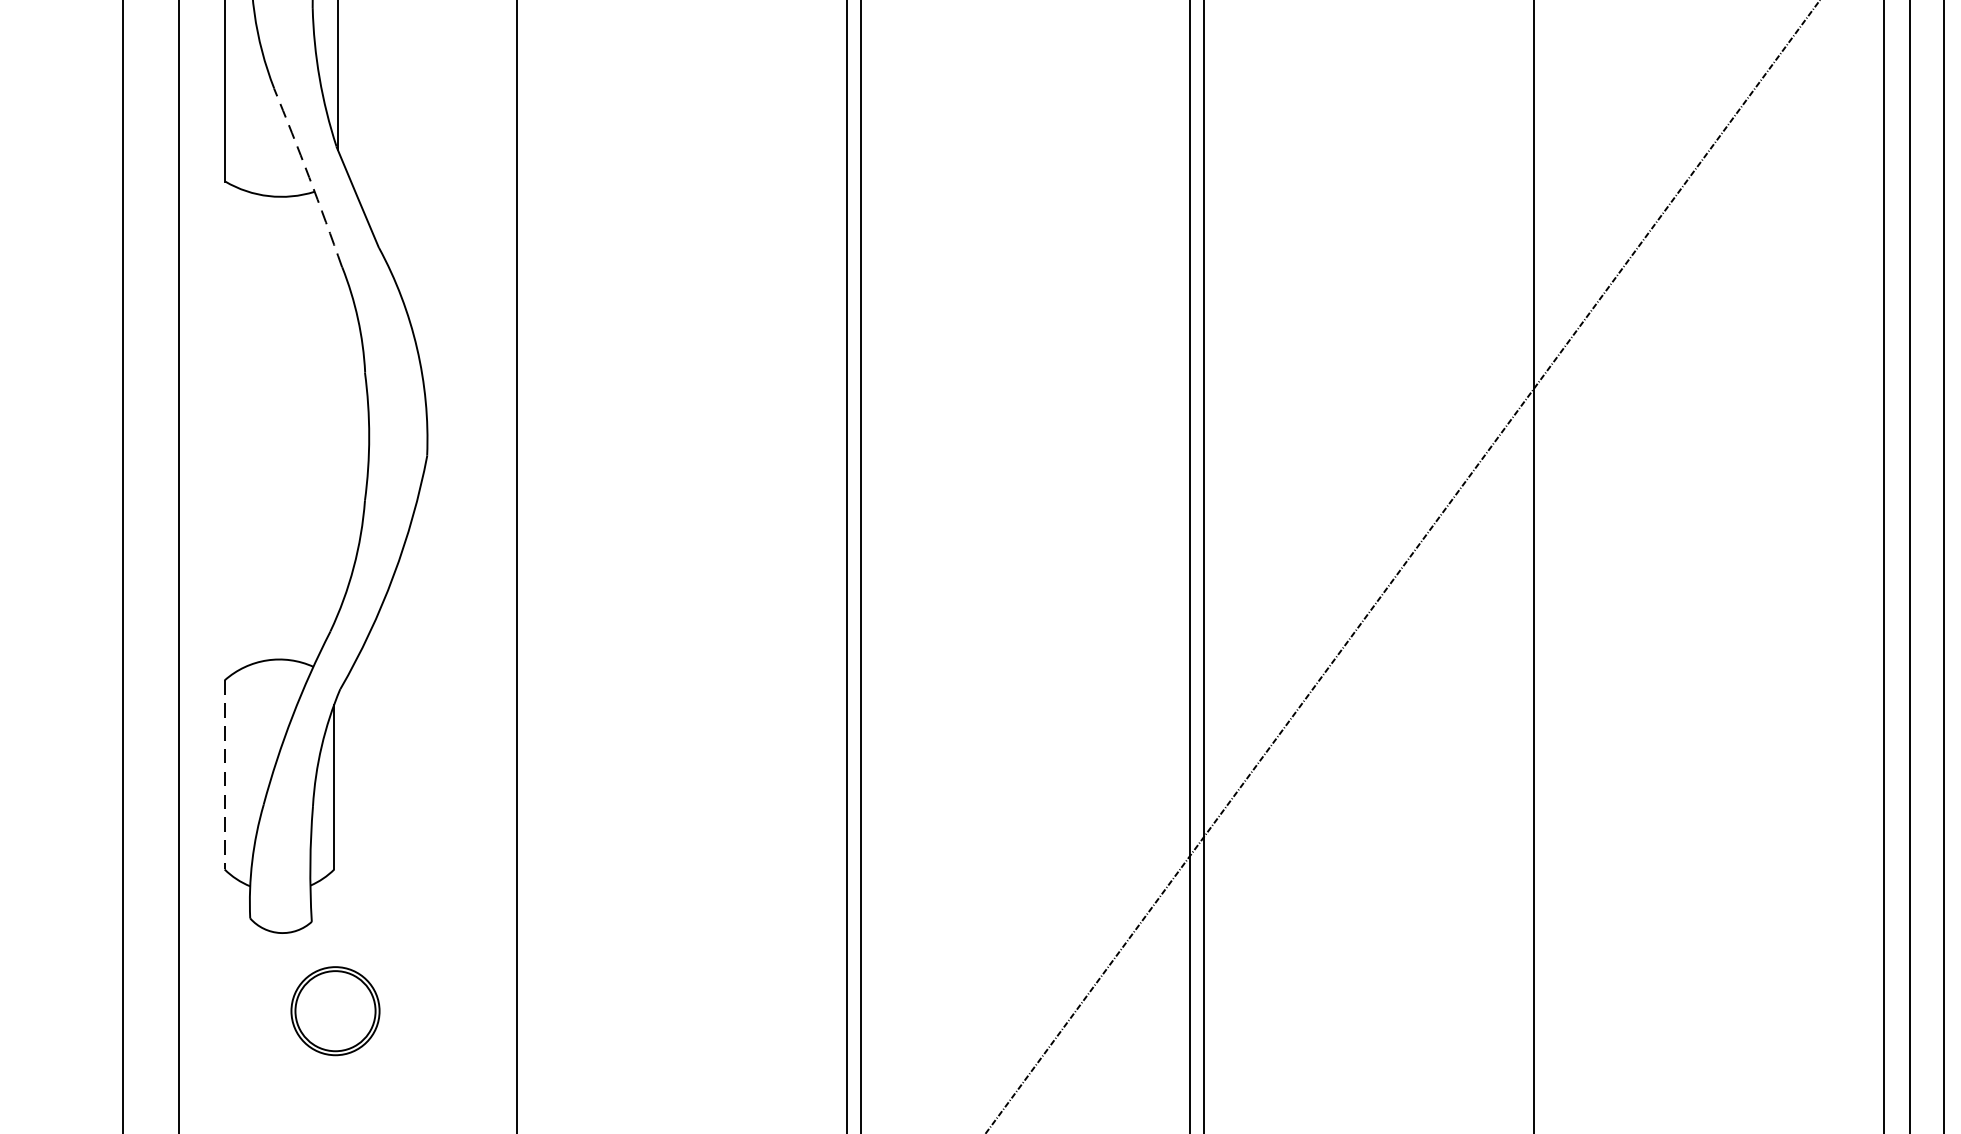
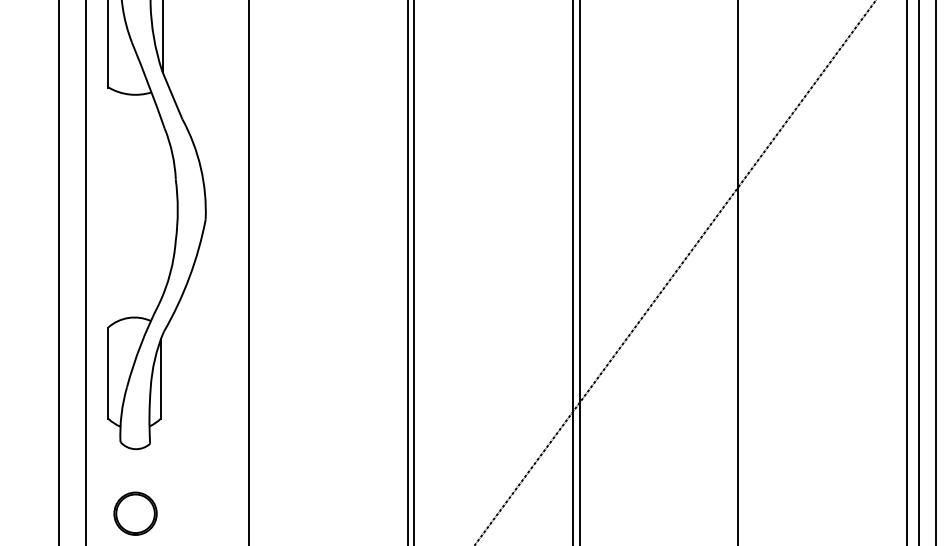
arc: (308, 177) -> (148, 85), dashed -> solid
line: (225, 775) -> (108, 373), dashed -> solid
part: (335, 1010) -> (135, 513), moved

